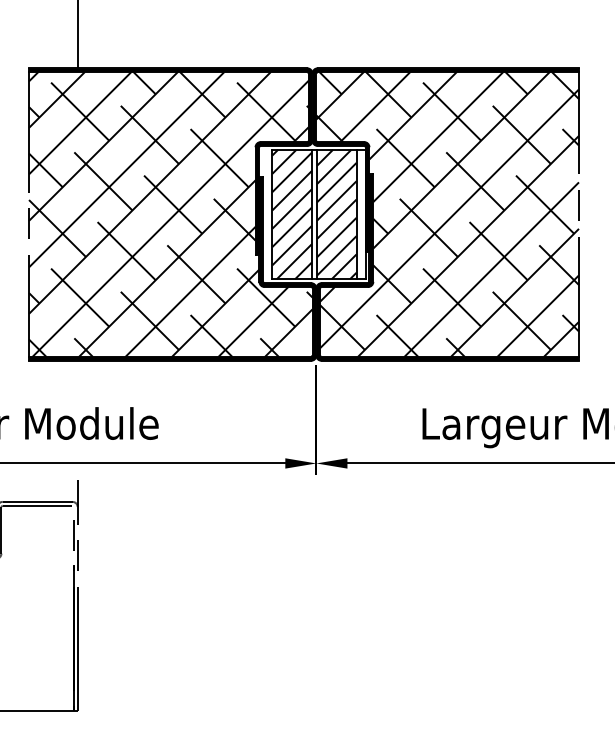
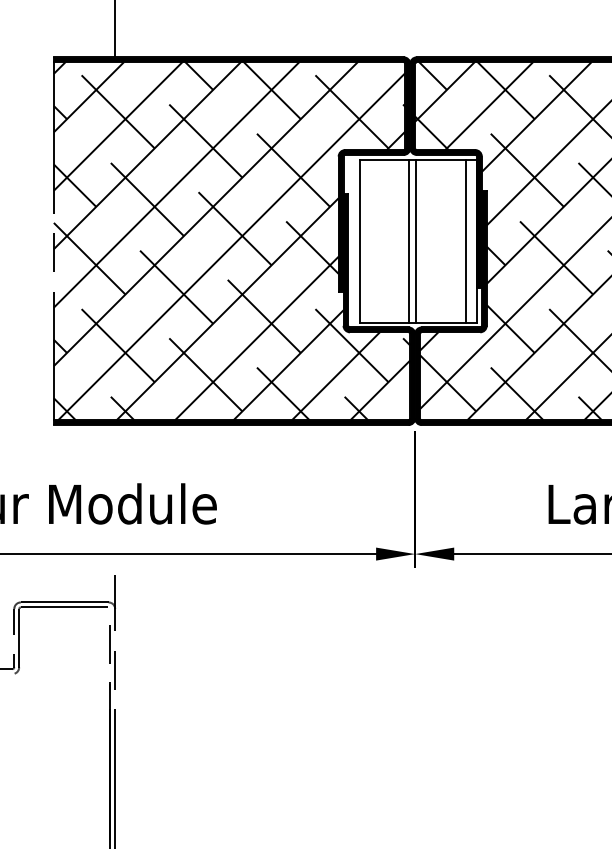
hatch: (291, 214) -> (383, 241), removed
hatch: (336, 214) -> (440, 241), removed

